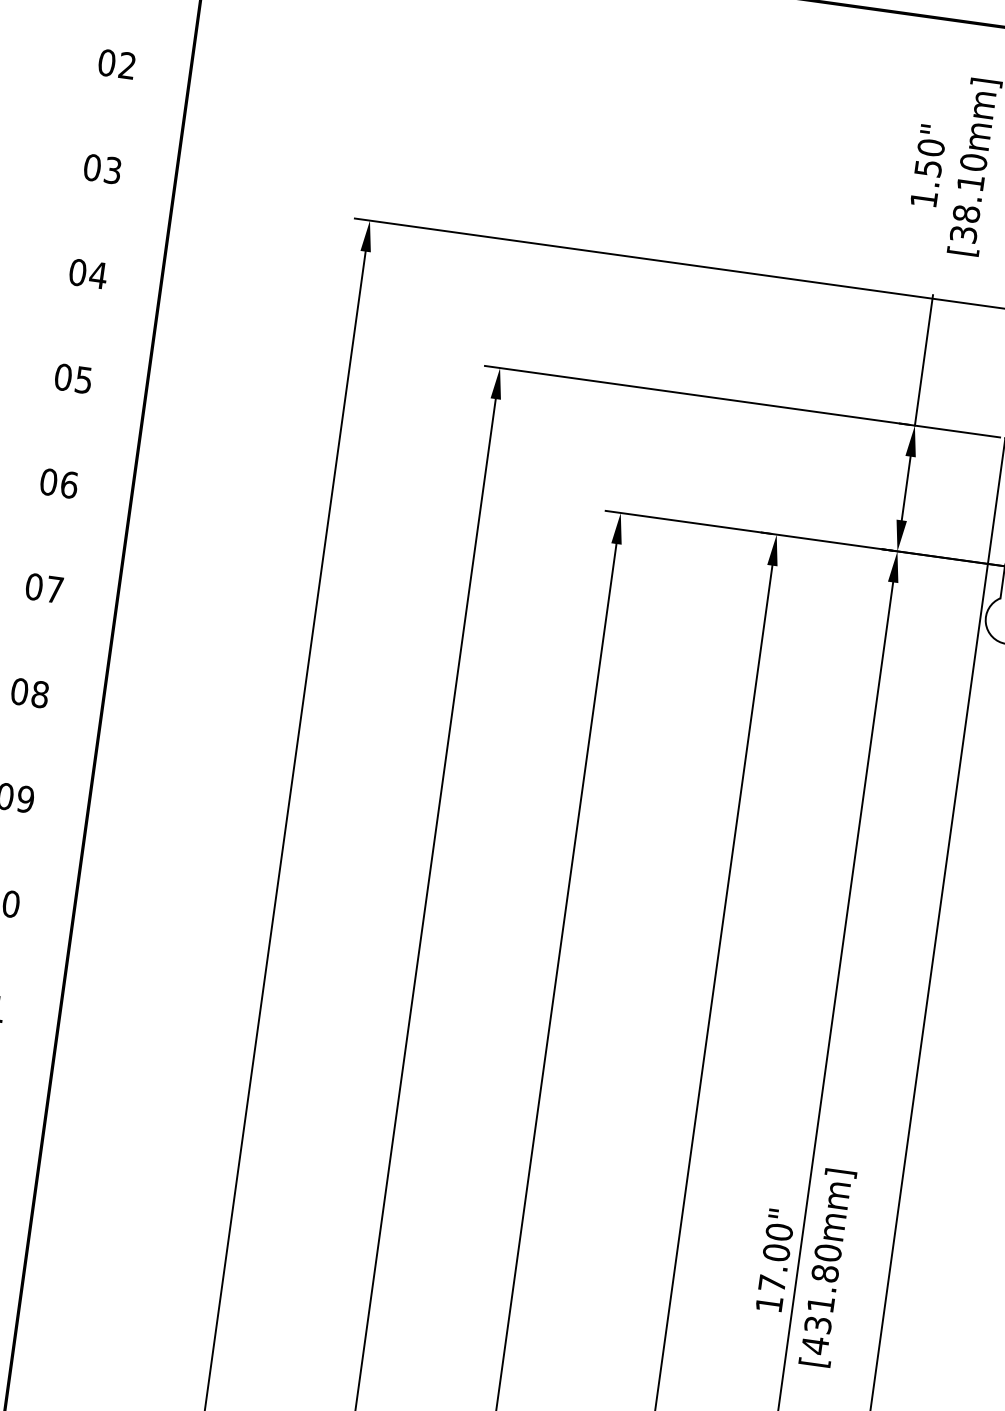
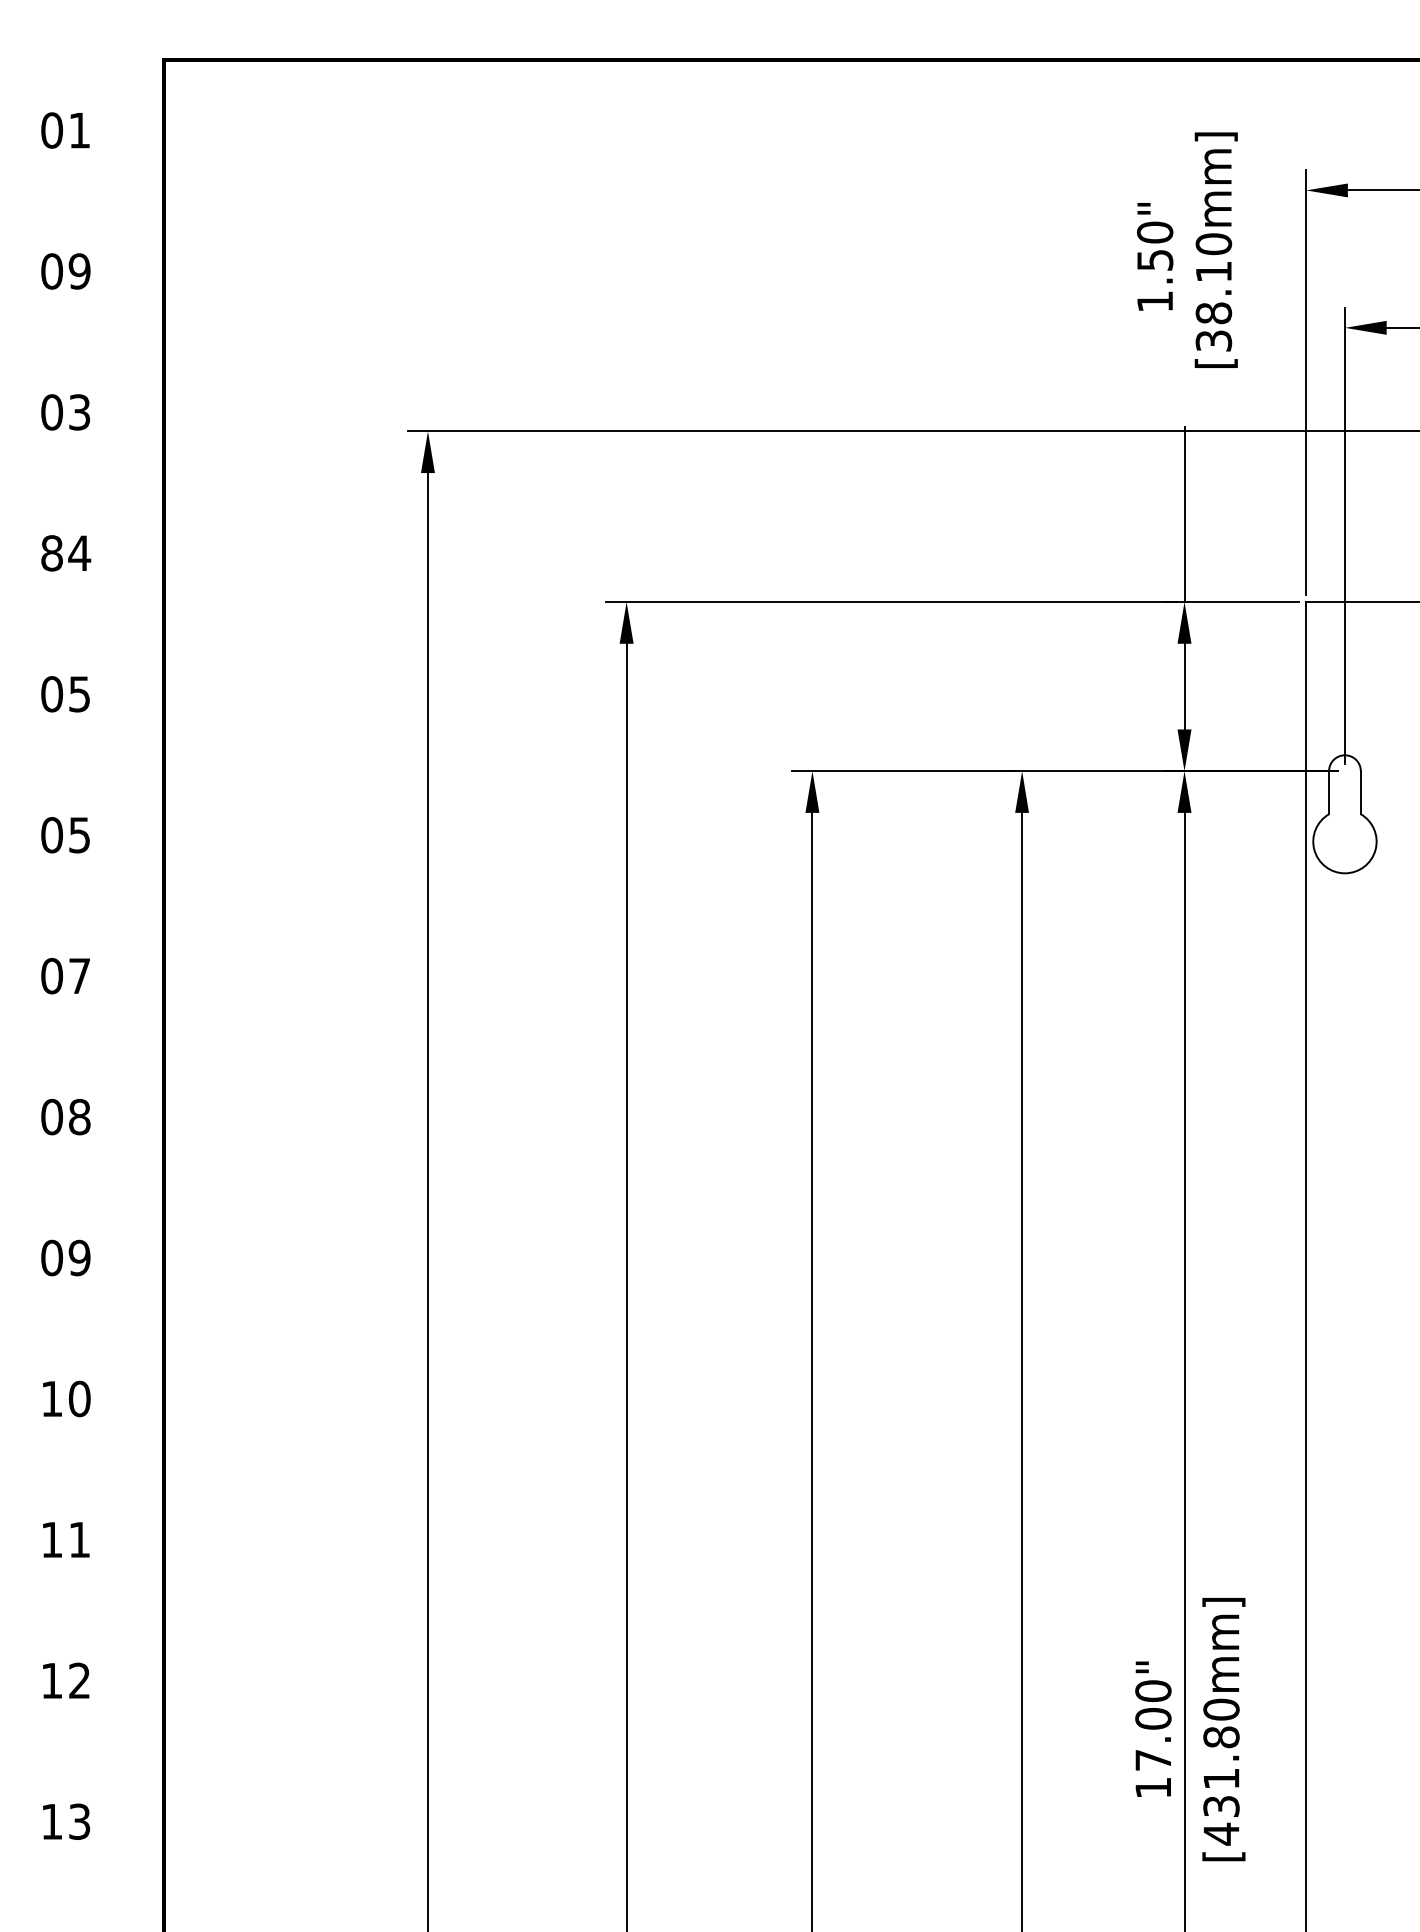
text: (127, 65) -> (79, 271), 02 -> 09
text: (78, 272) -> (52, 553), 04 -> 84
text: (69, 485) -> (79, 835), 06 -> 05

